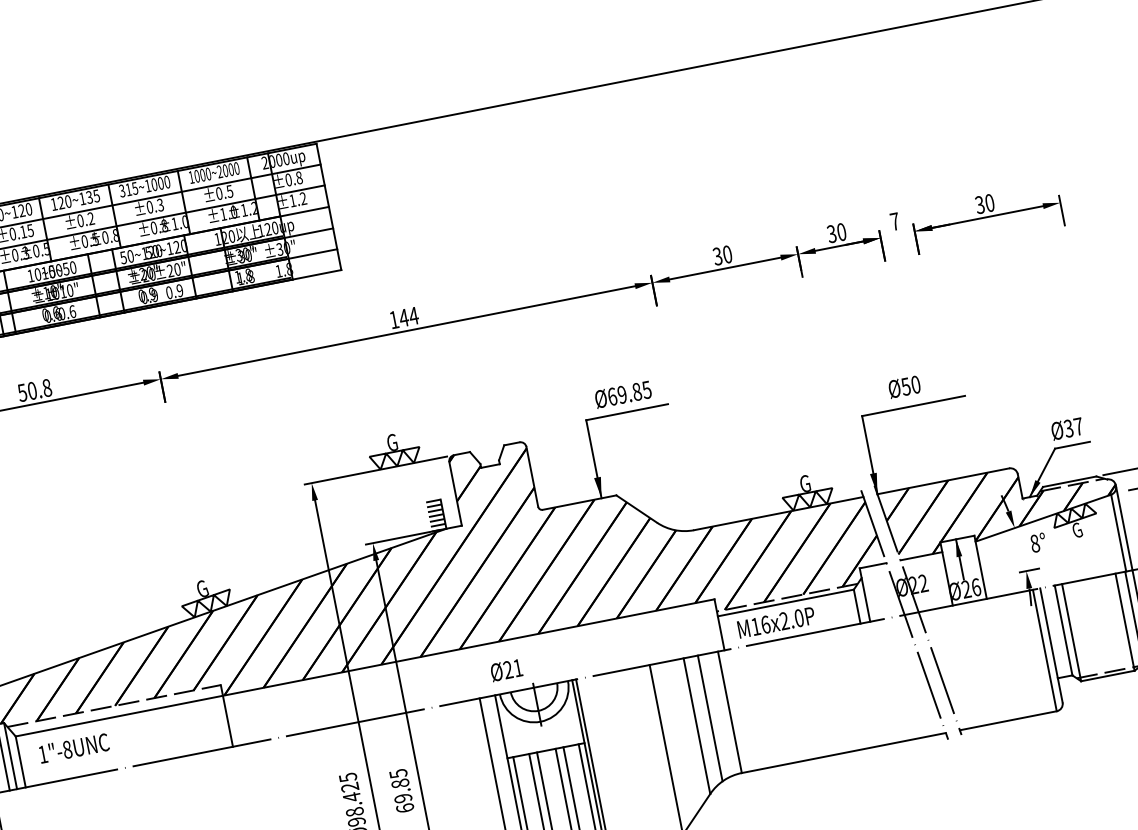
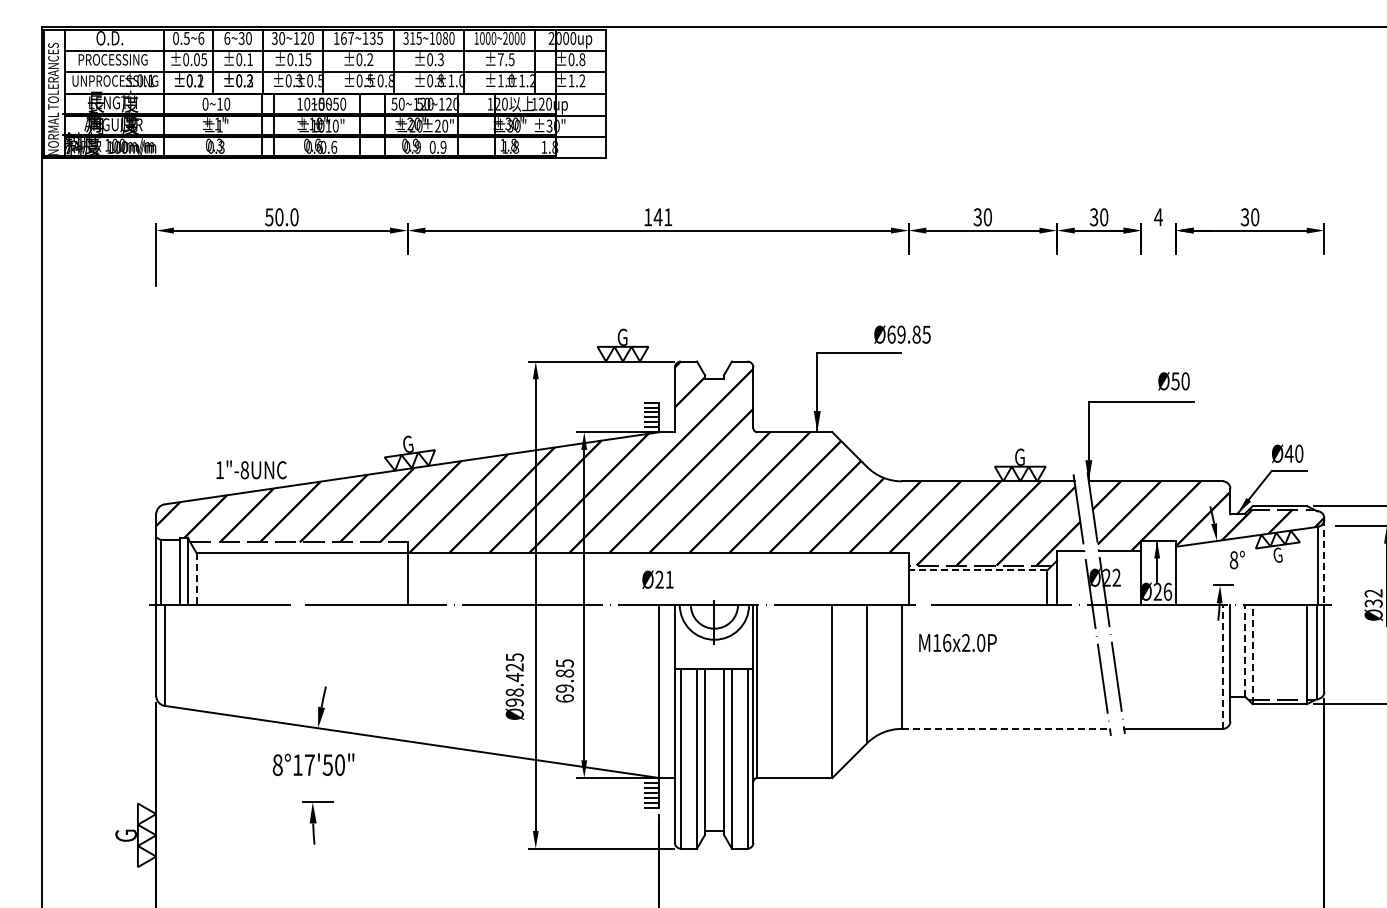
text: (160, 183) -> (445, 38), 315~1000 -> 315~1080
text: (218, 193) -> (500, 59), ±0.5 -> ±7.5
text: (64, 202) -> (347, 38), 120~135 -> 167~135
text: (895, 221) -> (1158, 217), 7 -> 4
text: (413, 316) -> (667, 217), 144 -> 141
text: (47, 387) -> (294, 216), 50.8 -> 50.0
text: (904, 387) -> (1173, 381), moved
text: (623, 394) -> (902, 334), moved
text: (1072, 427) -> (1293, 453), Ø37 -> Ø40
line: (1124, 528) -> (1324, 562), solid -> dashed
line: (785, 603) -> (977, 570), solid -> dashed
text: (775, 622) -> (957, 642), moved
line: (1063, 630) -> (1245, 650), solid -> dashed
line: (1071, 632) -> (1252, 654), solid -> dashed
line: (1044, 651) -> (1222, 667), solid -> dashed
text: (506, 670) -> (657, 579), moved
line: (710, 718) -> (881, 669), removed
text: (73, 747) -> (251, 469), moved
line: (843, 752) -> (1005, 728), solid -> dashed
line: (20, 762) -> (196, 579), solid -> dashed

